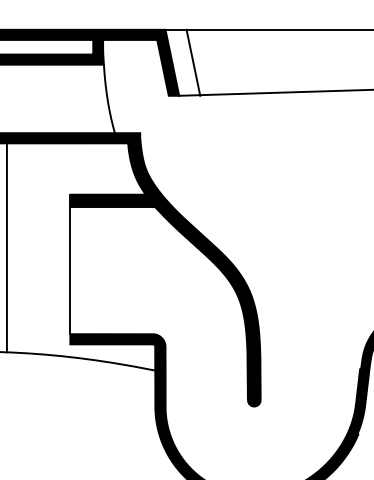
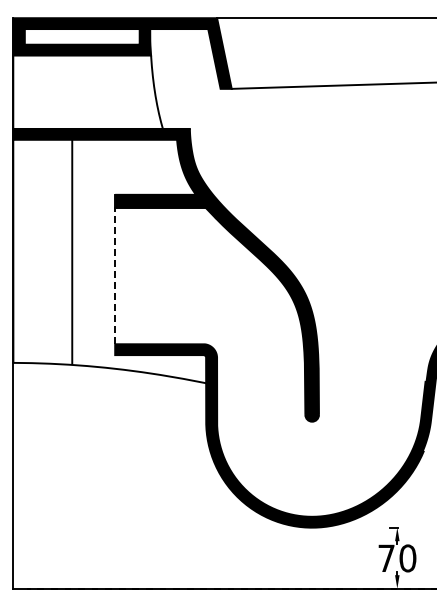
line: (192, 62) -> (246, 53), removed
line: (7, 247) -> (72, 251), moved
line: (70, 270) -> (115, 276), solid -> dashed

